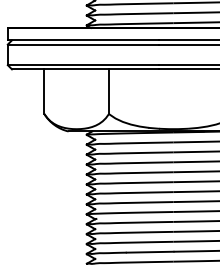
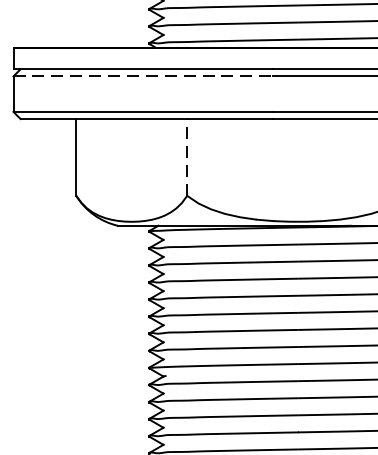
line: (83, 44) -> (143, 76), solid -> dashed
line: (108, 91) -> (186, 157), solid -> dashed

